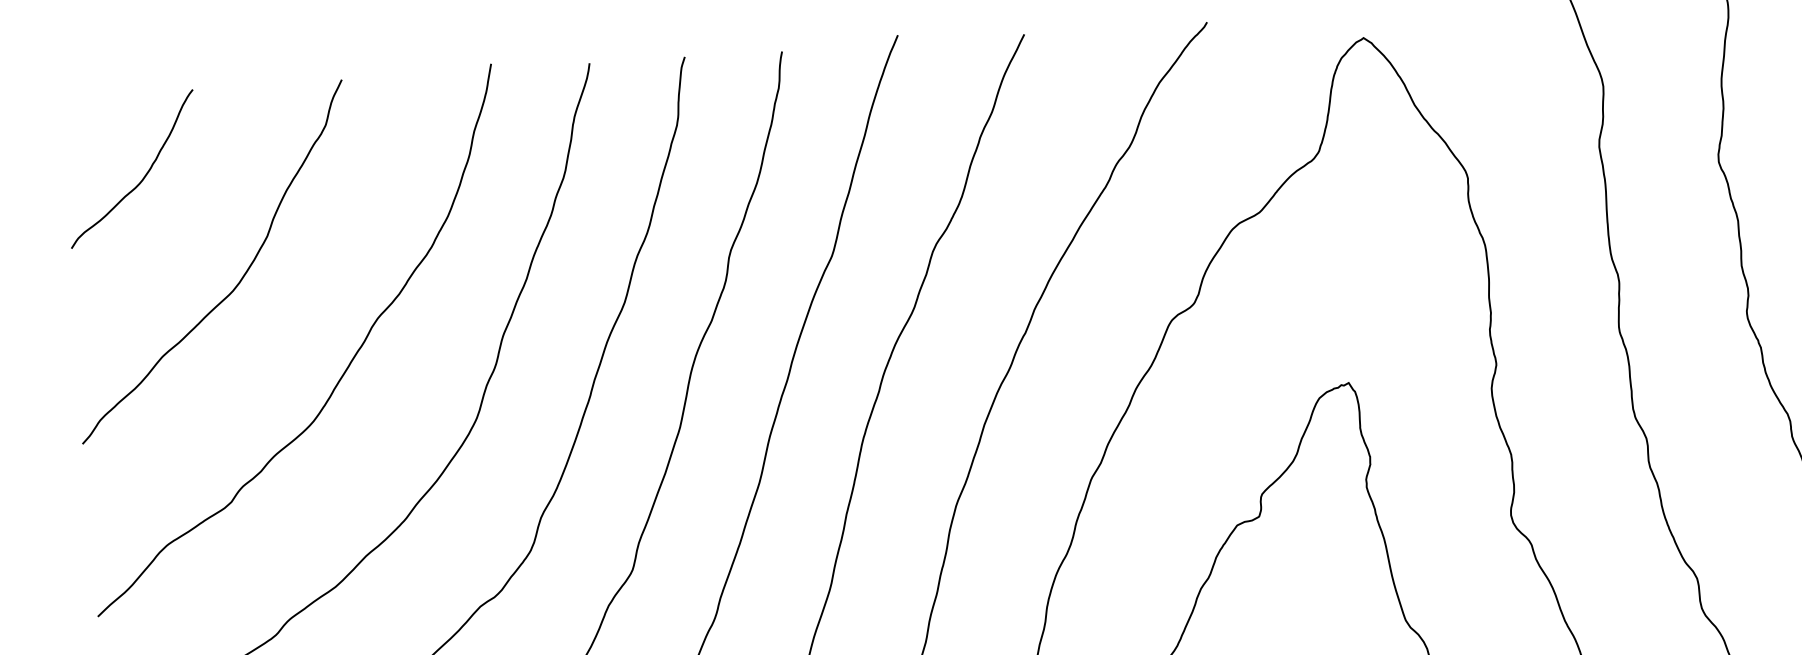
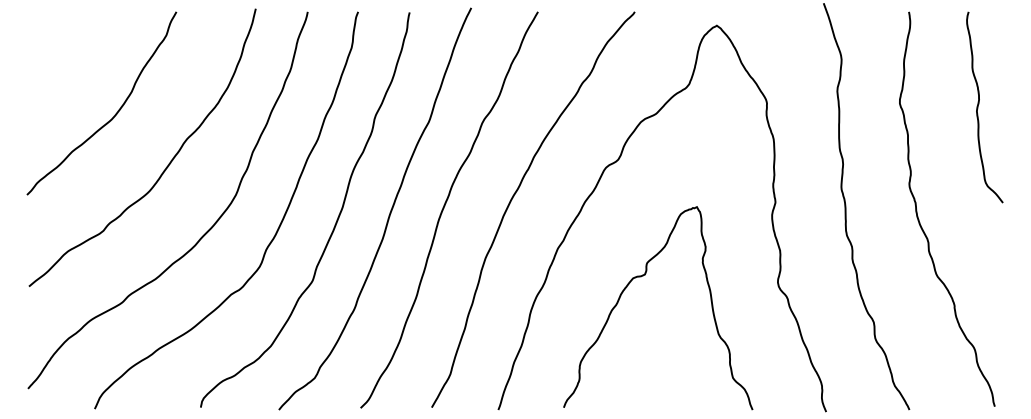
curve: (141, 177) -> (67, 56), removed

